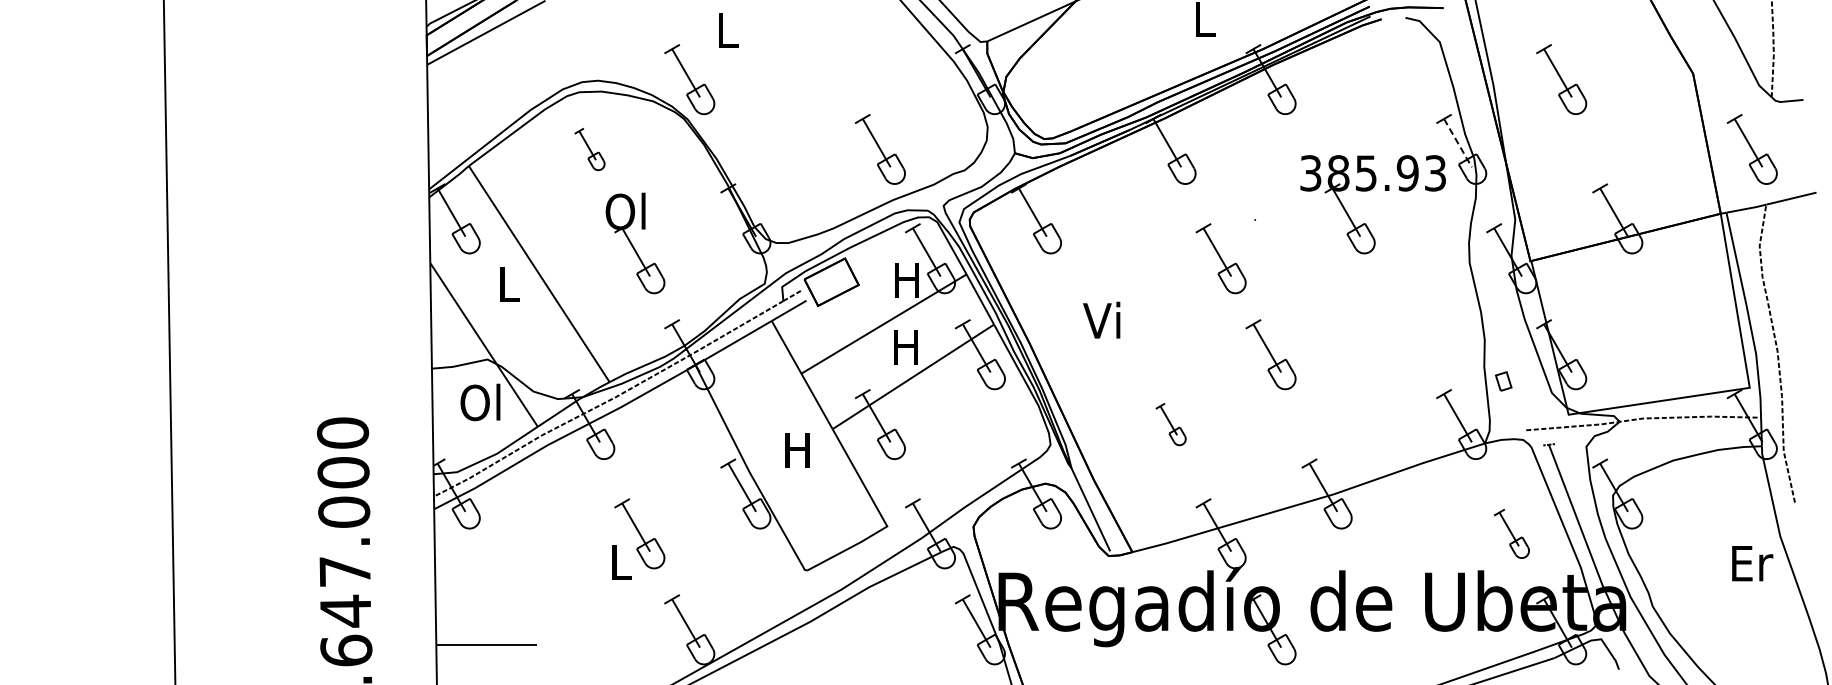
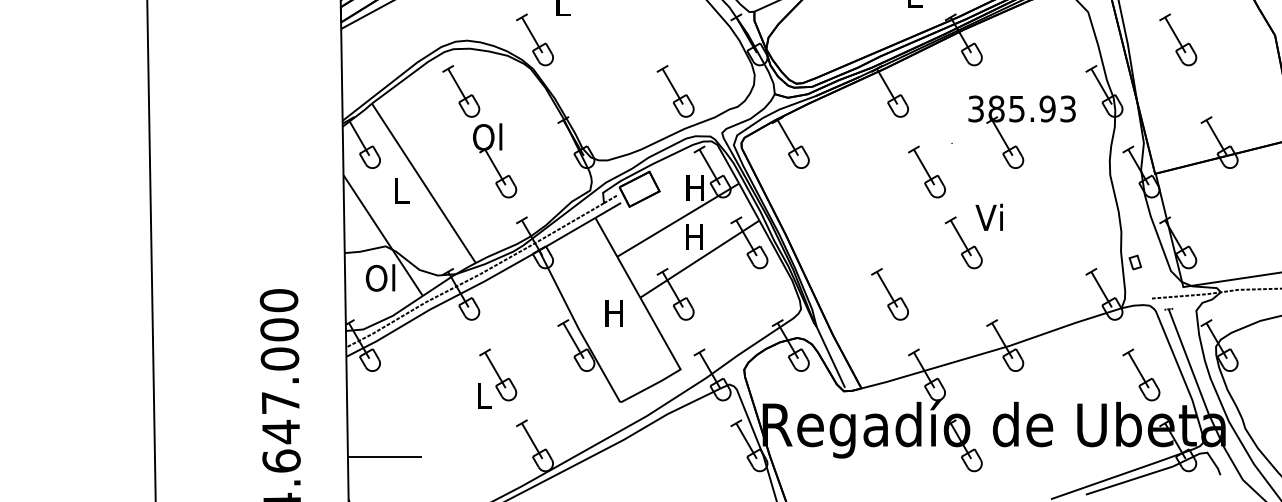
line: (1458, 143) -> (1102, 86), dashed -> solid
part: (589, 149) -> (460, 91), size x1.67
part: (1367, 191) -> (1017, 122), moved
text: (1101, 319) -> (989, 216), moved
part: (1170, 424) -> (889, 294), size x1.67
part: (1511, 533) -> (1141, 374), size x1.43

